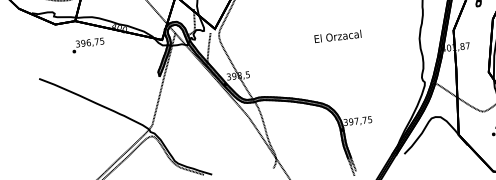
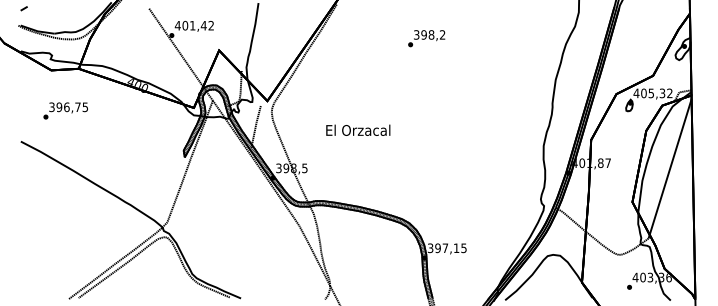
text: (338, 35) -> (358, 129), moved
text: (88, 45) -> (65, 110), moved
text: (364, 119) -> (456, 247), 397,75 -> 397,15

